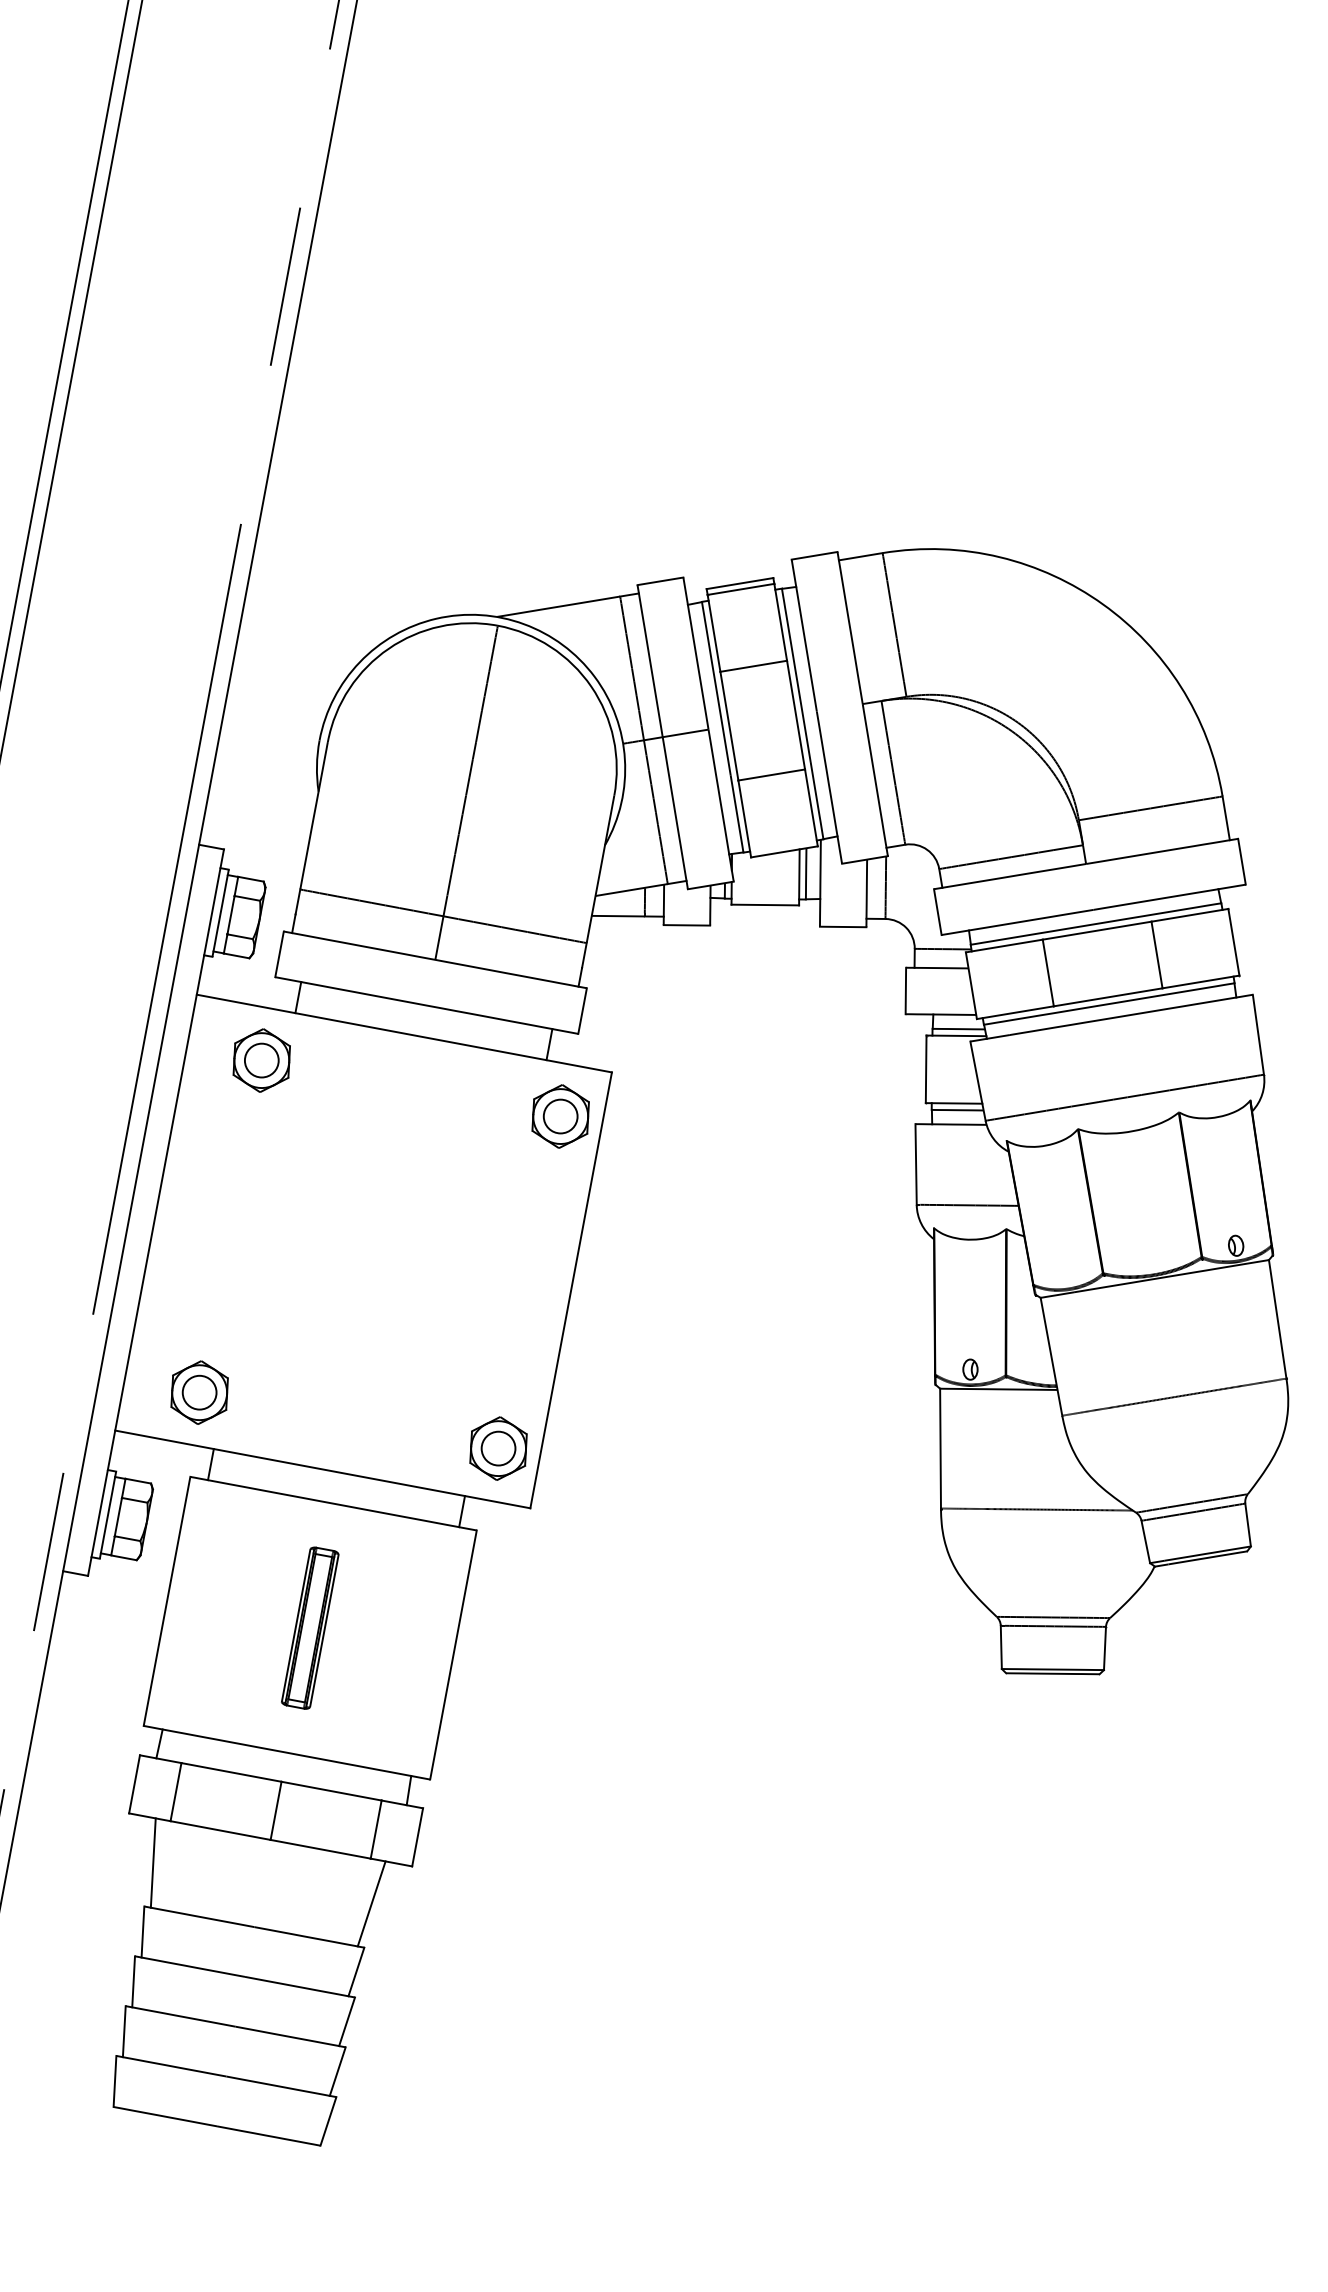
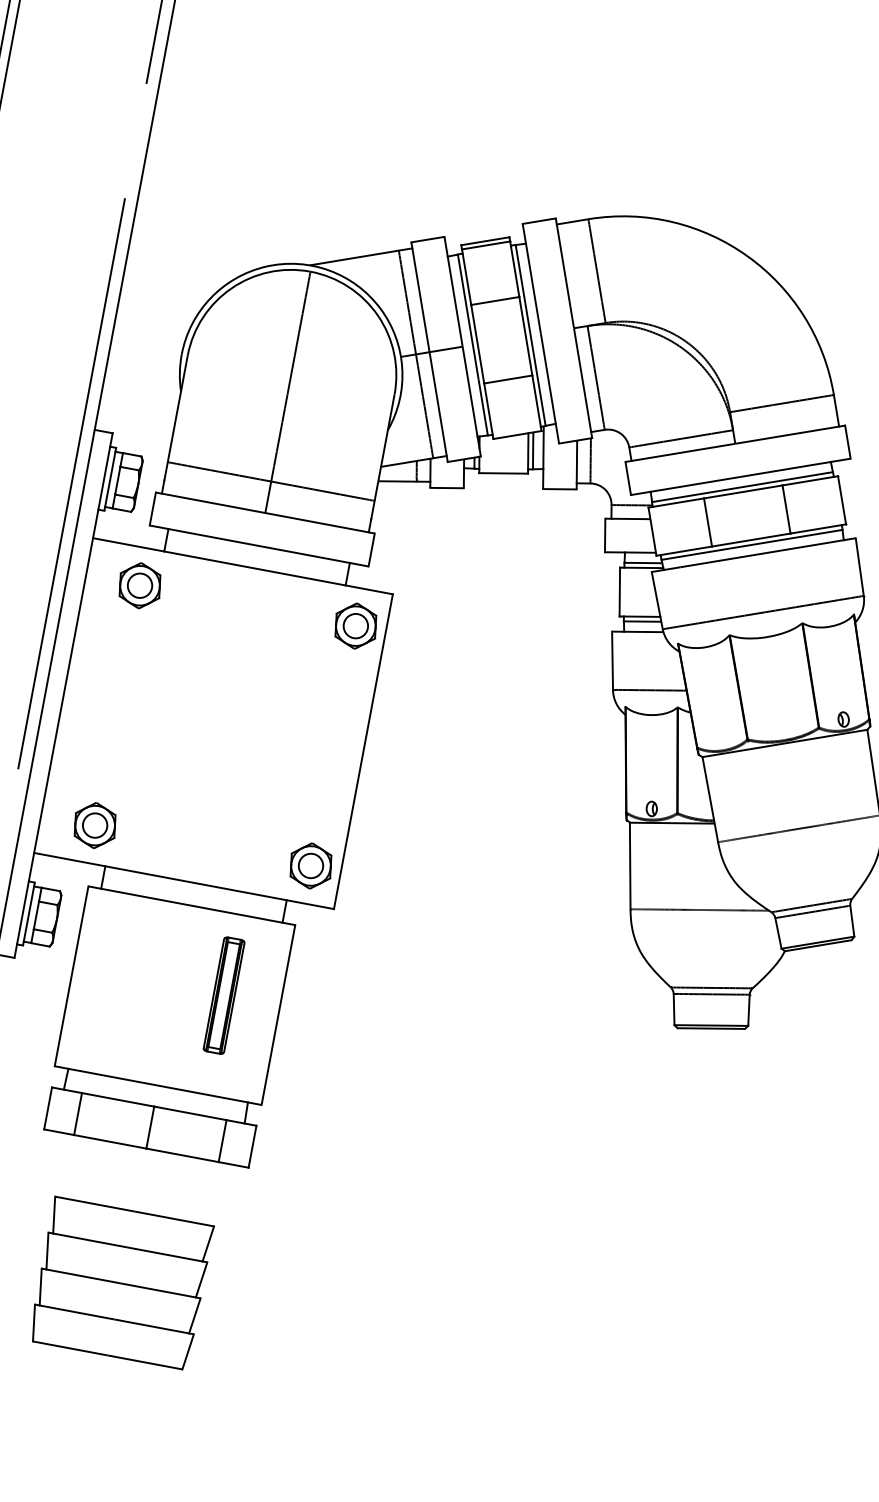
part: (310, 1627) -> (224, 995), moved
line: (152, 1862) -> (61, 1164), removed
line: (371, 1903) -> (219, 1194), removed

